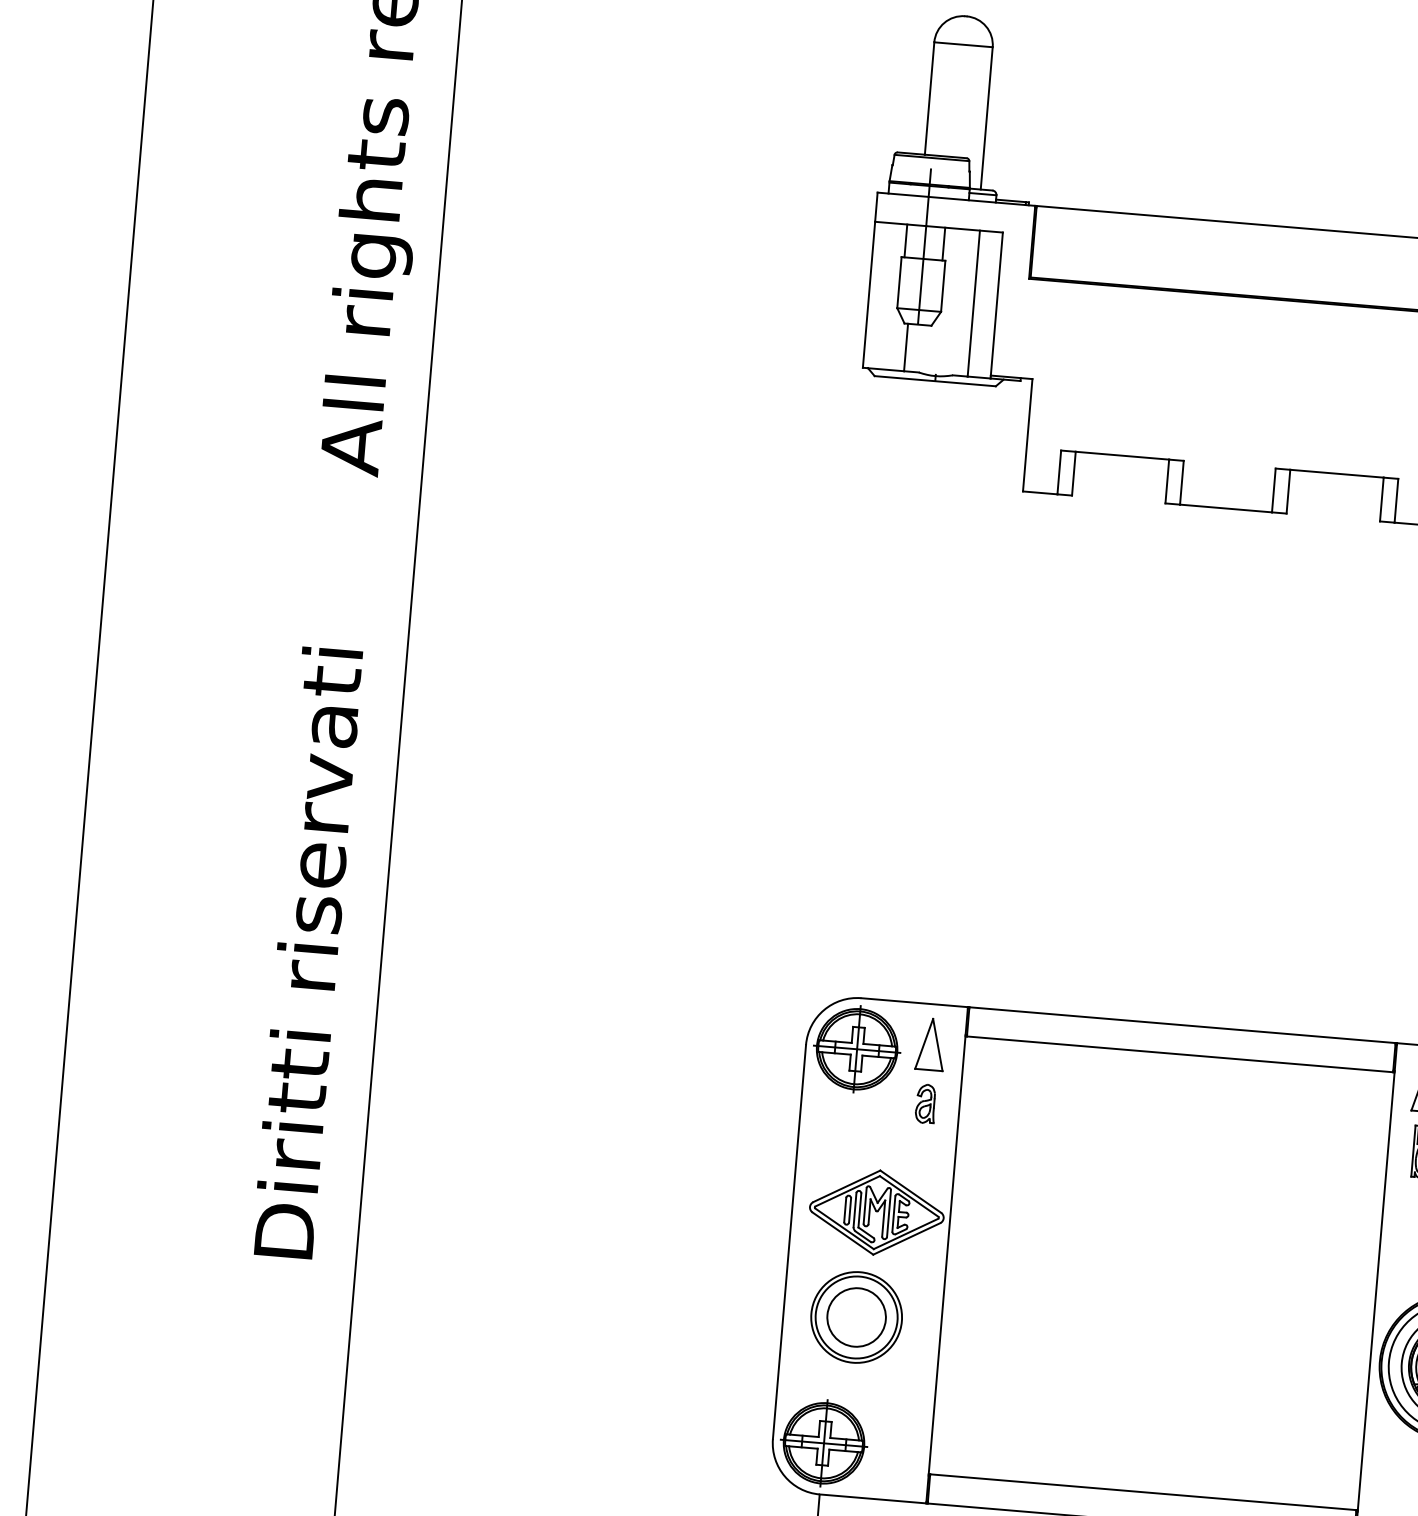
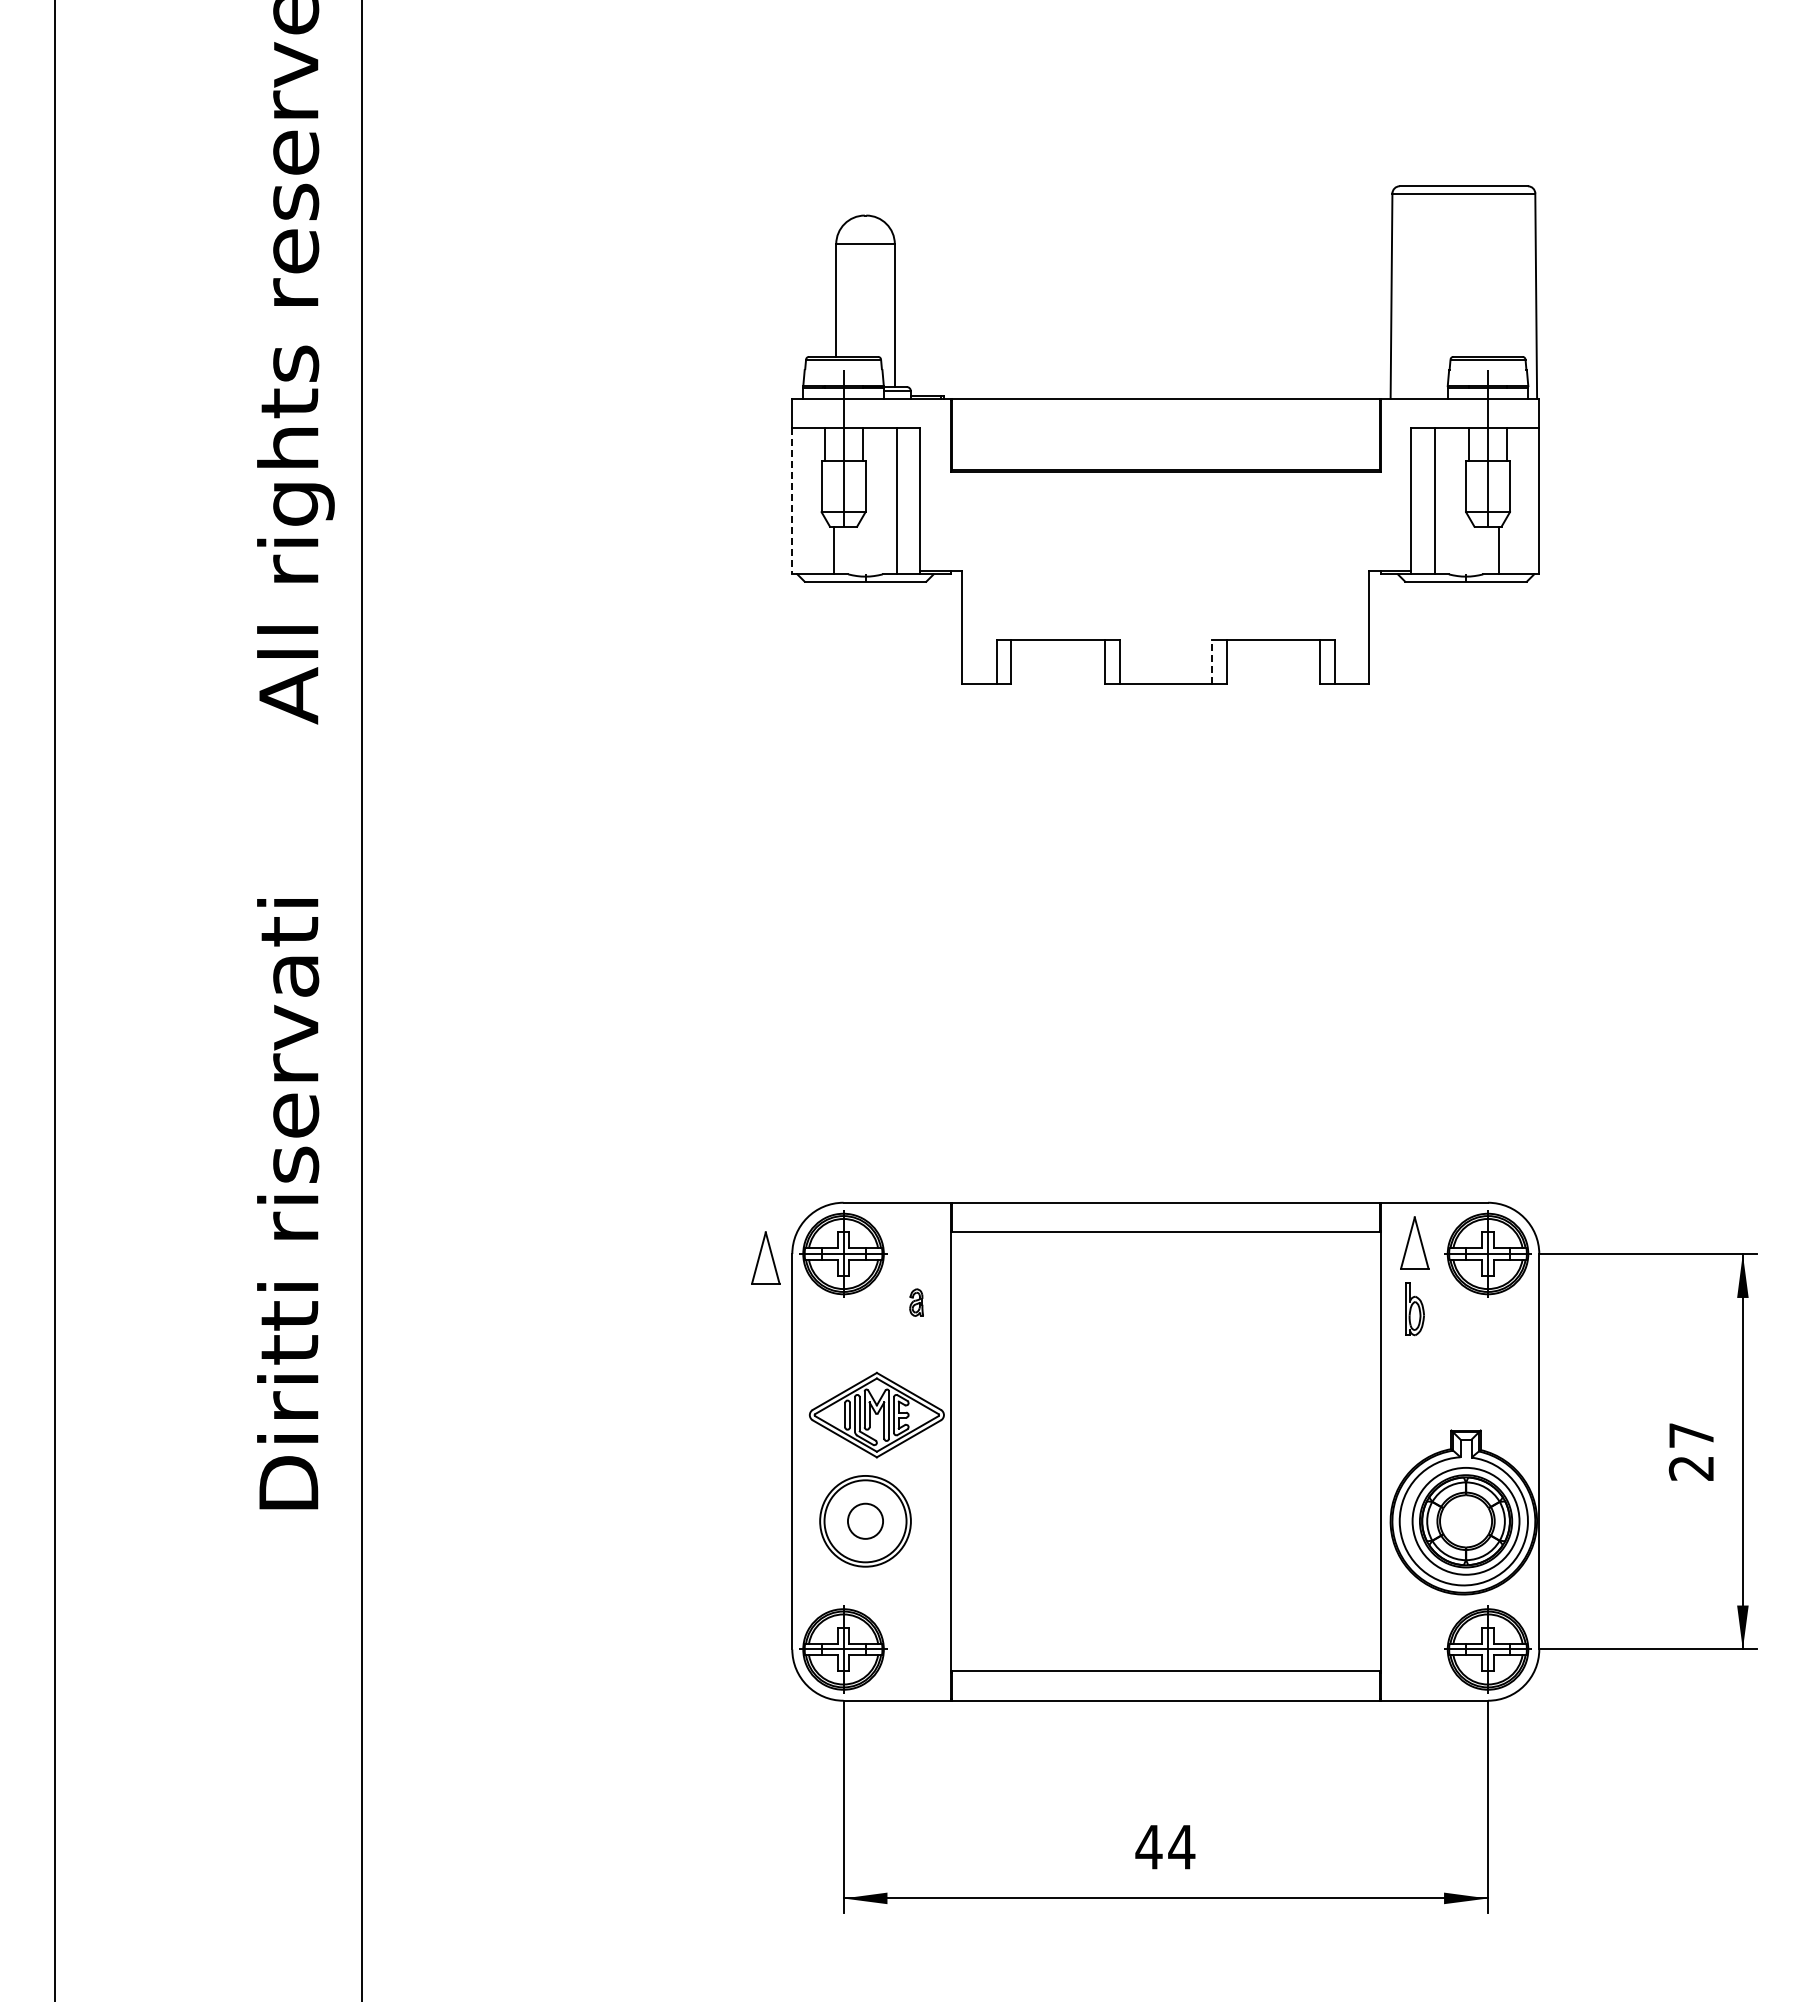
line: (869, 295) -> (792, 501), solid -> dashed
line: (1274, 490) -> (1212, 662), solid -> dashed
part: (930, 1043) -> (765, 1257), moved
part: (925, 1103) -> (916, 1302), size x0.7
circle: (856, 1317) -> (865, 1521), size x0.6

